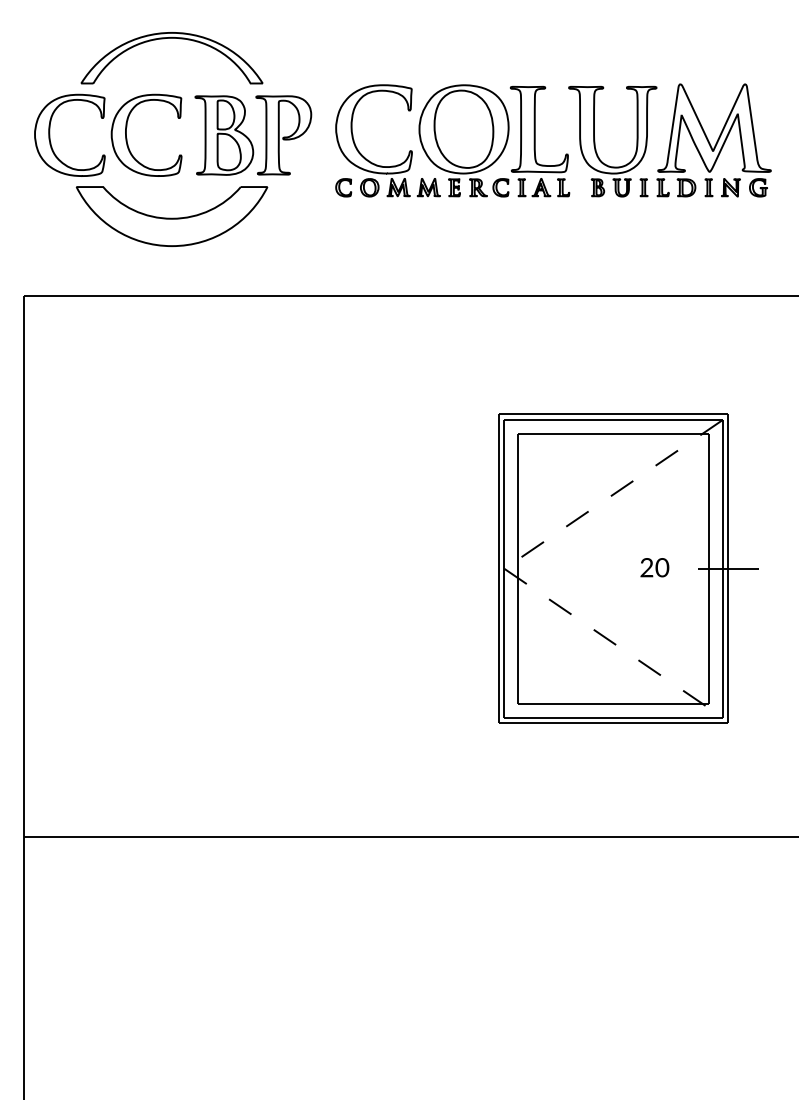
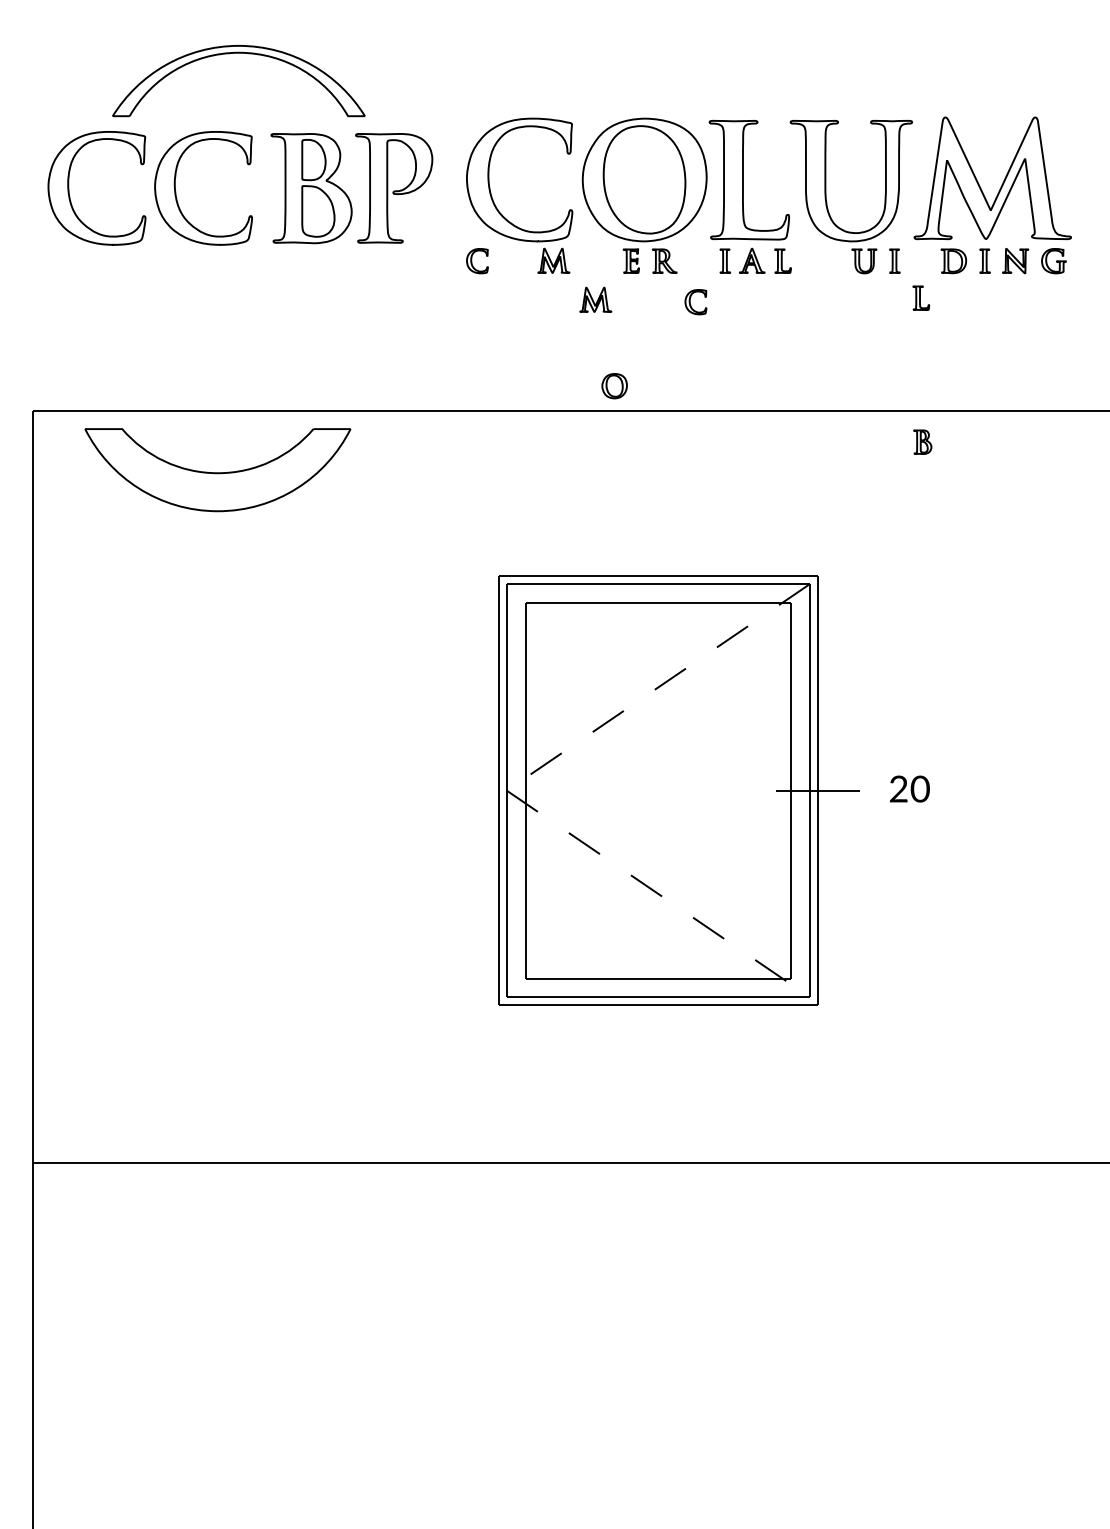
part: (428, 187) -> (595, 299), moved
part: (597, 187) -> (922, 441), moved
part: (663, 187) -> (921, 297), moved
part: (369, 188) -> (614, 386), moved
part: (500, 188) -> (695, 302), moved
part: (171, 216) -> (217, 470), moved
part: (627, 568) -> (678, 790), moved

